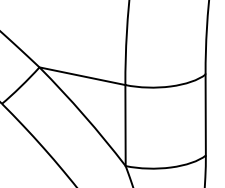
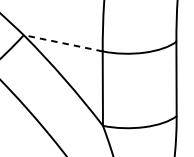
line: (82, 76) -> (63, 43), solid -> dashed

